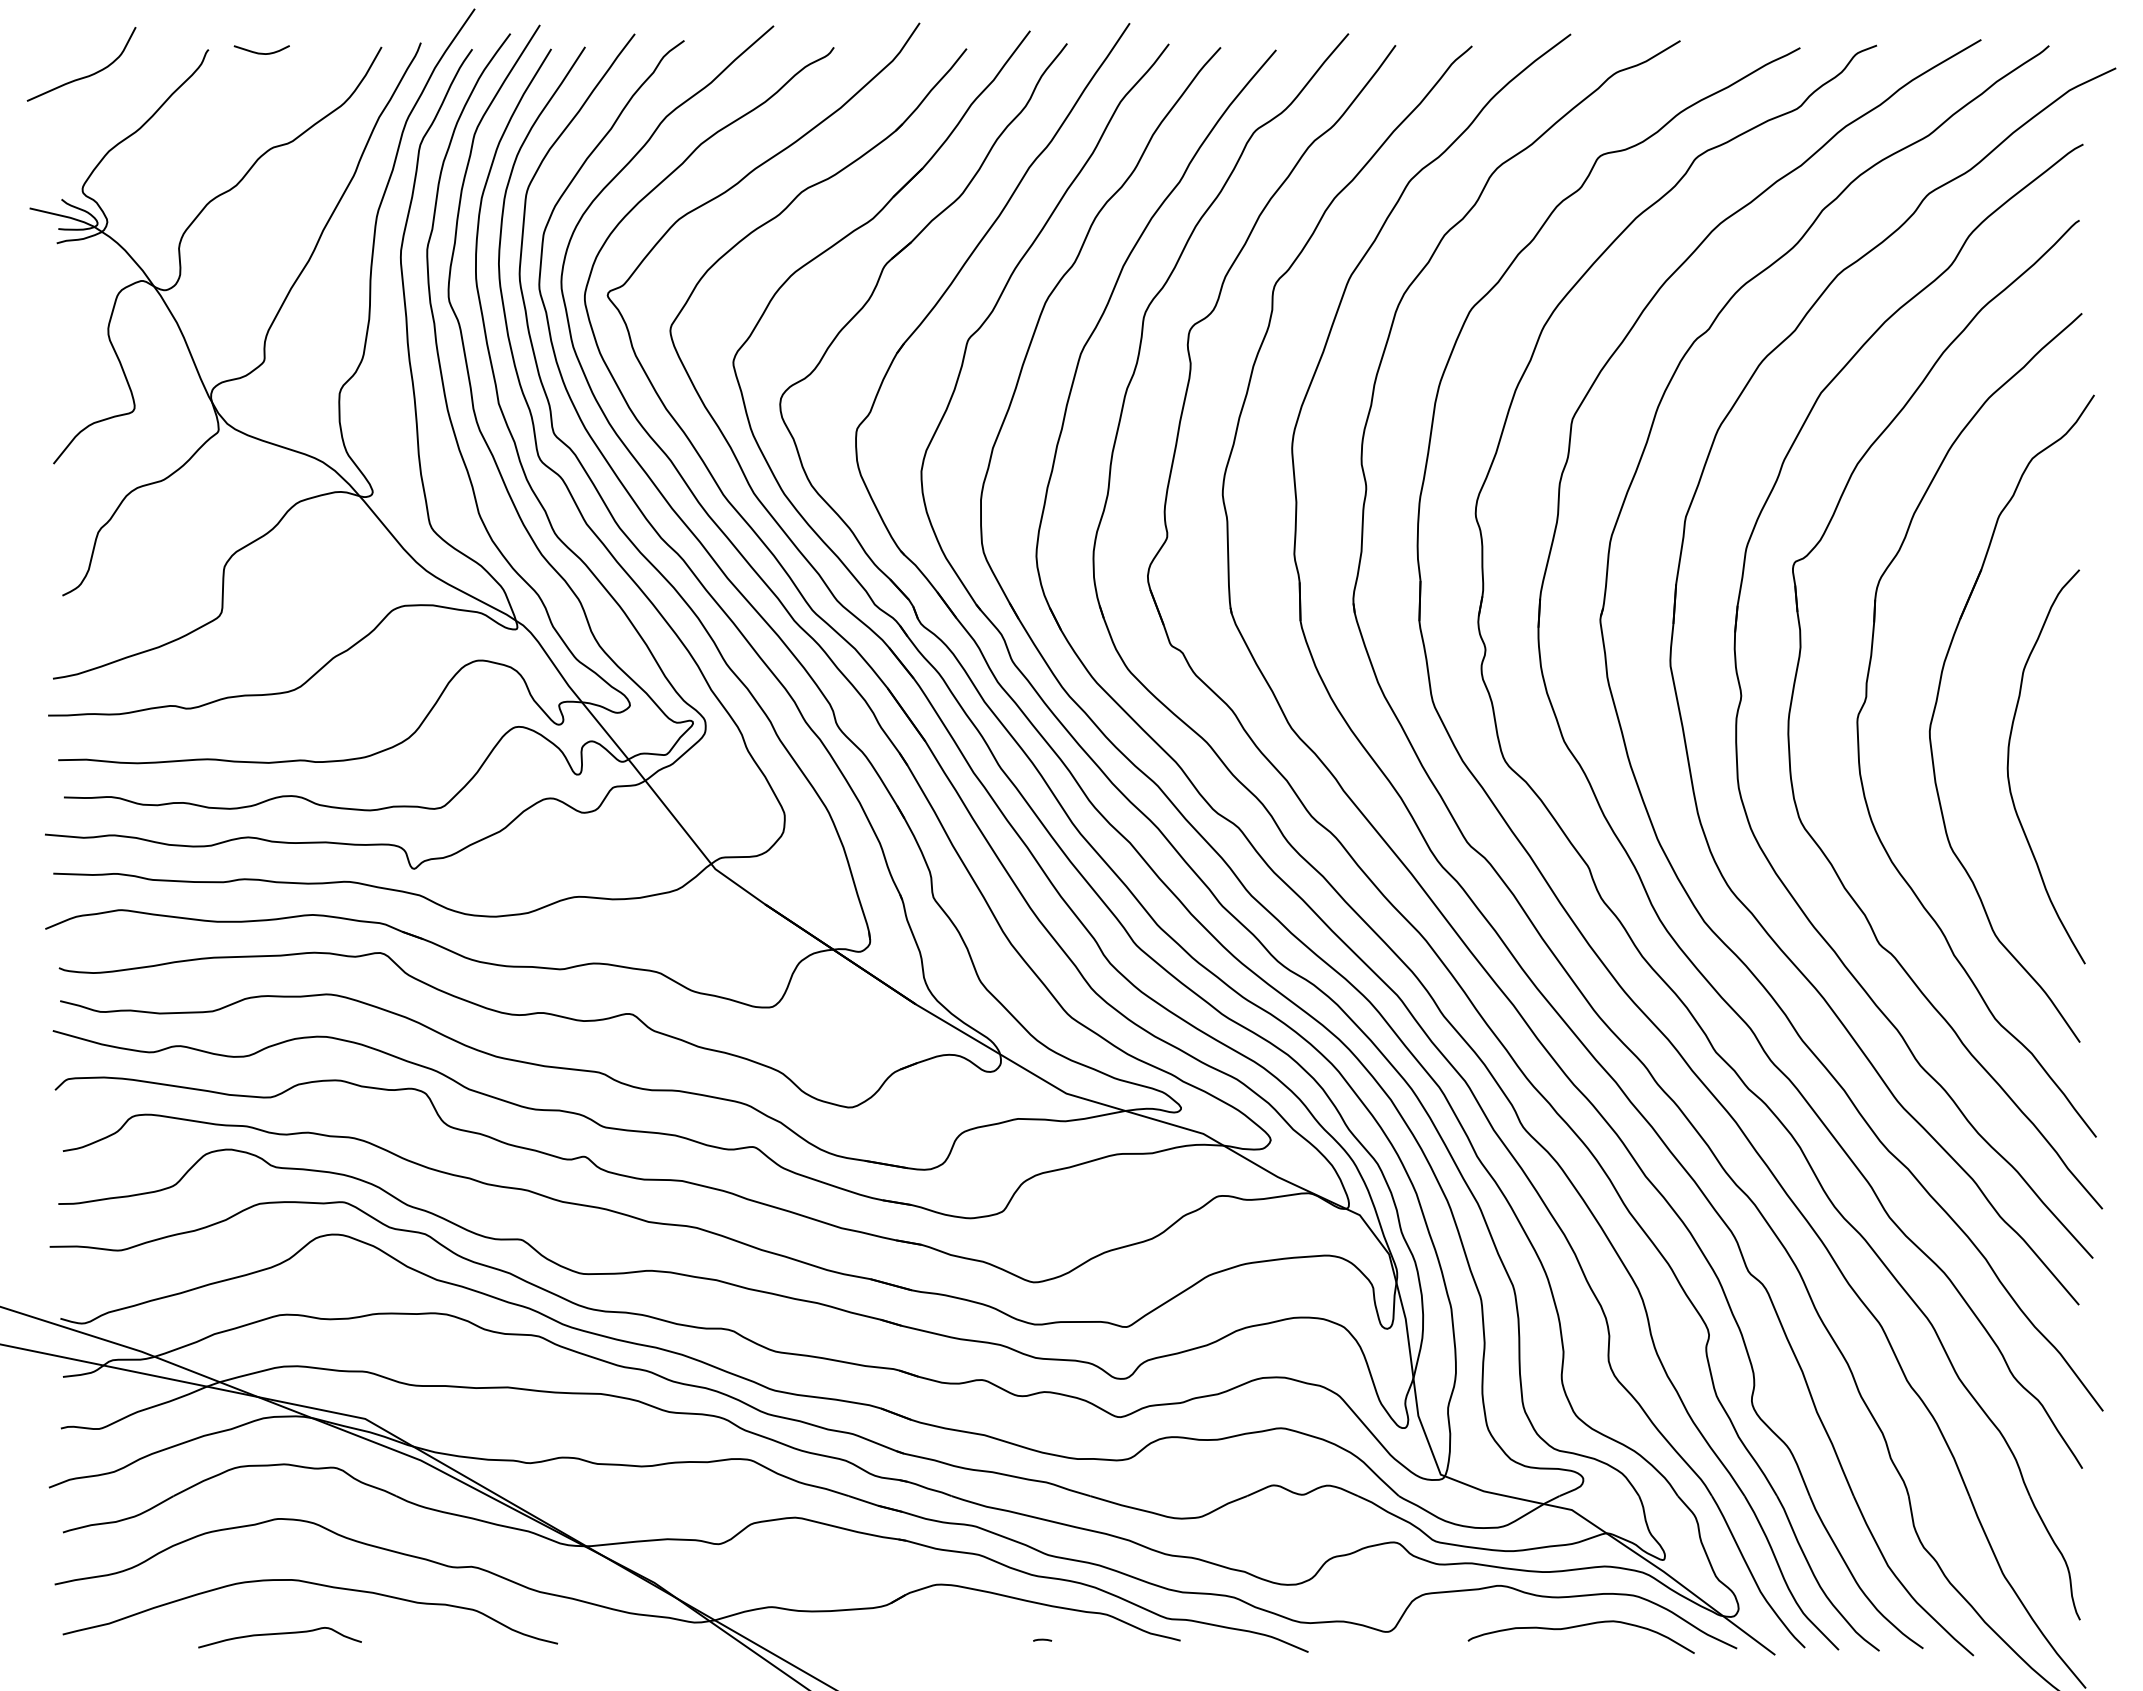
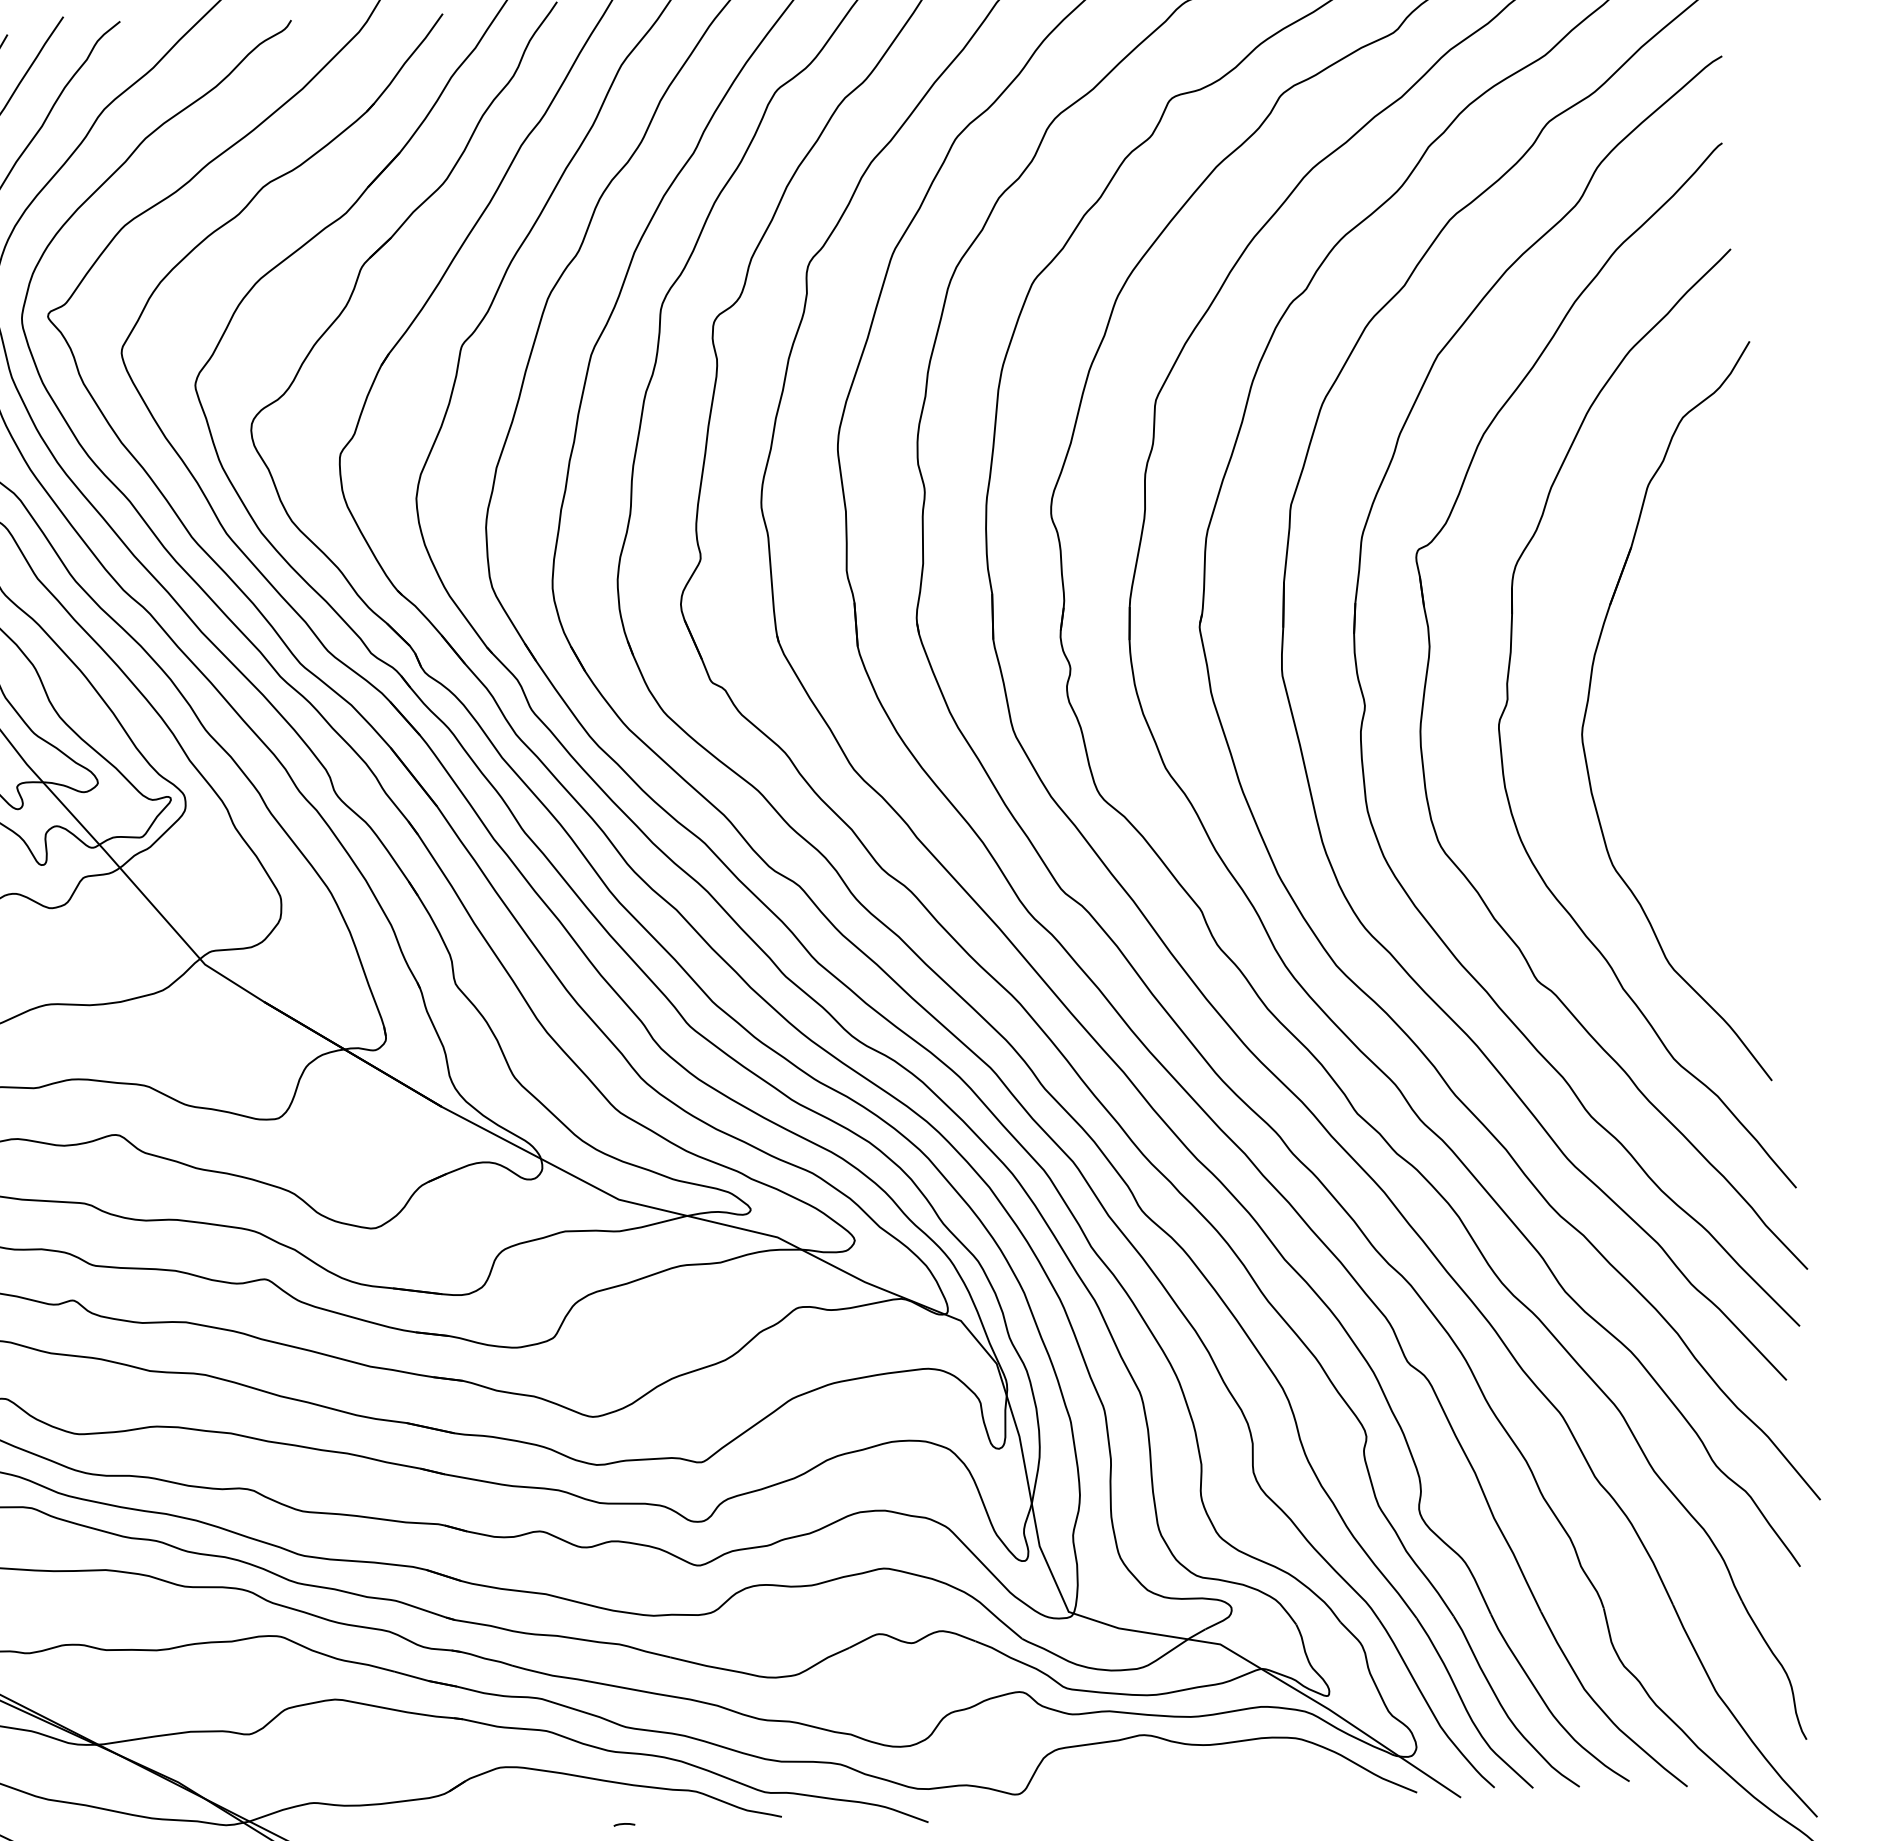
curve: (2009, 758) -> (1674, 761), removed
curve: (1577, 1627) -> (1233, 1778), removed

